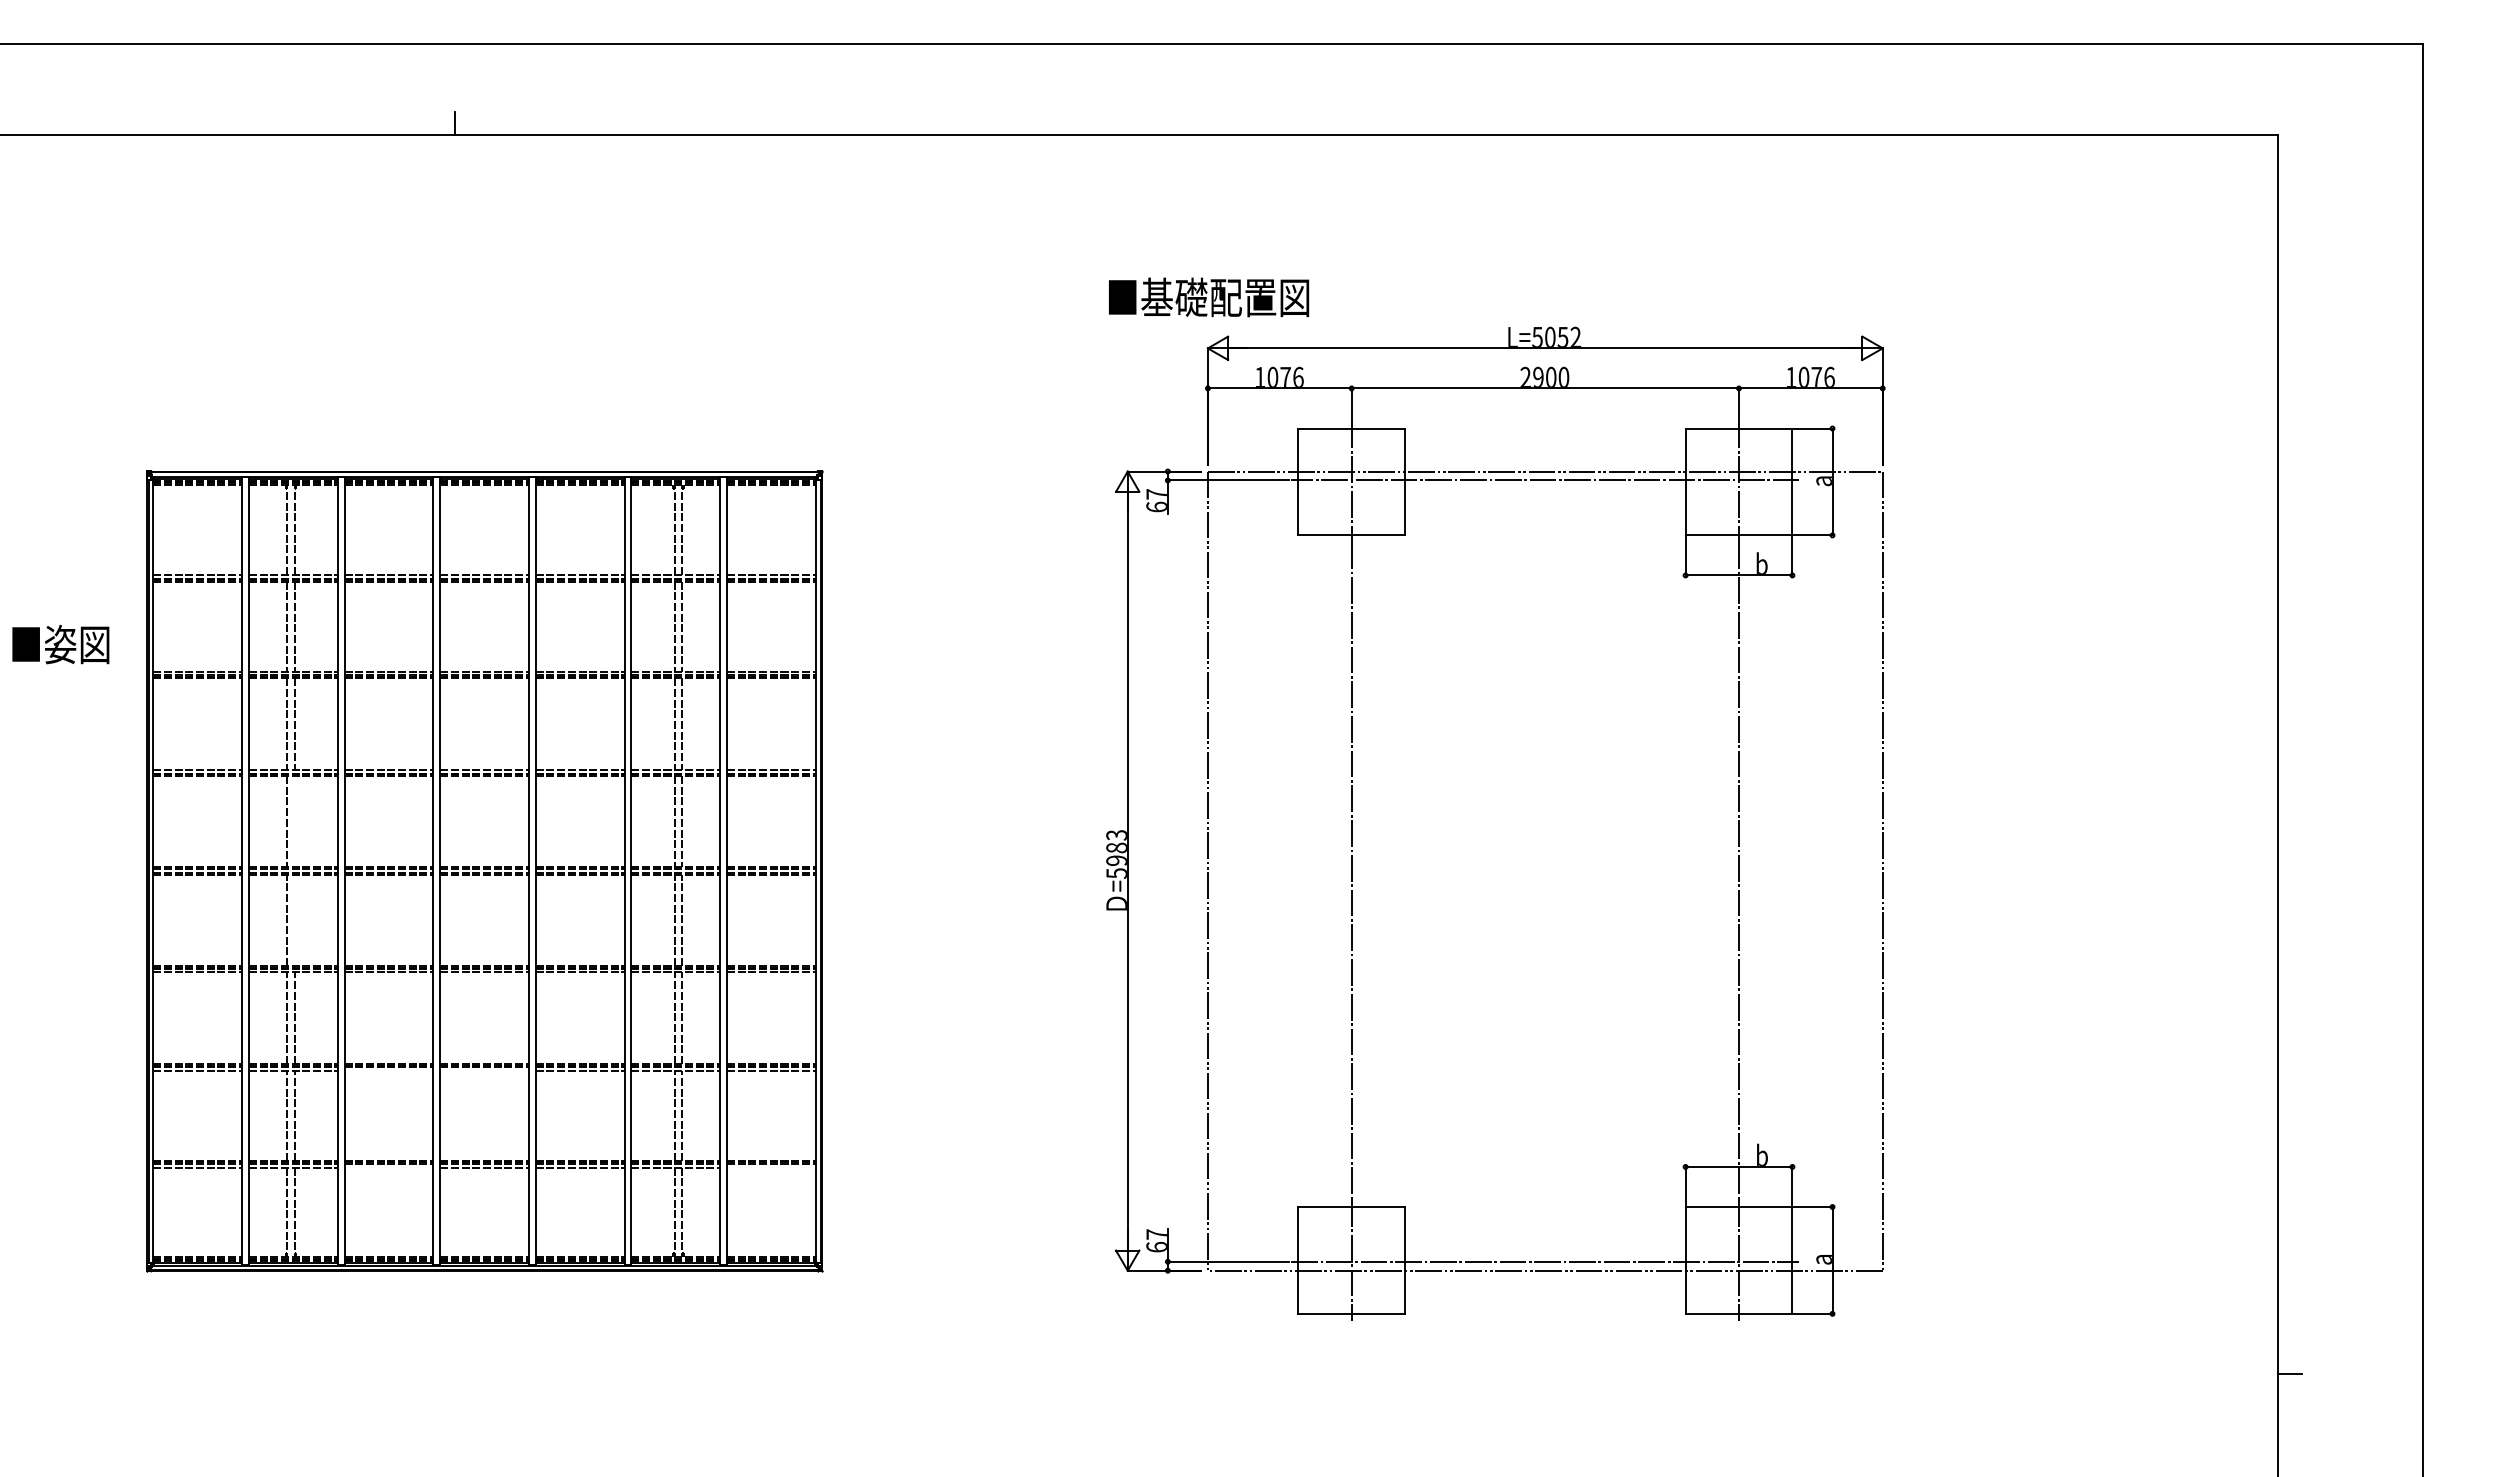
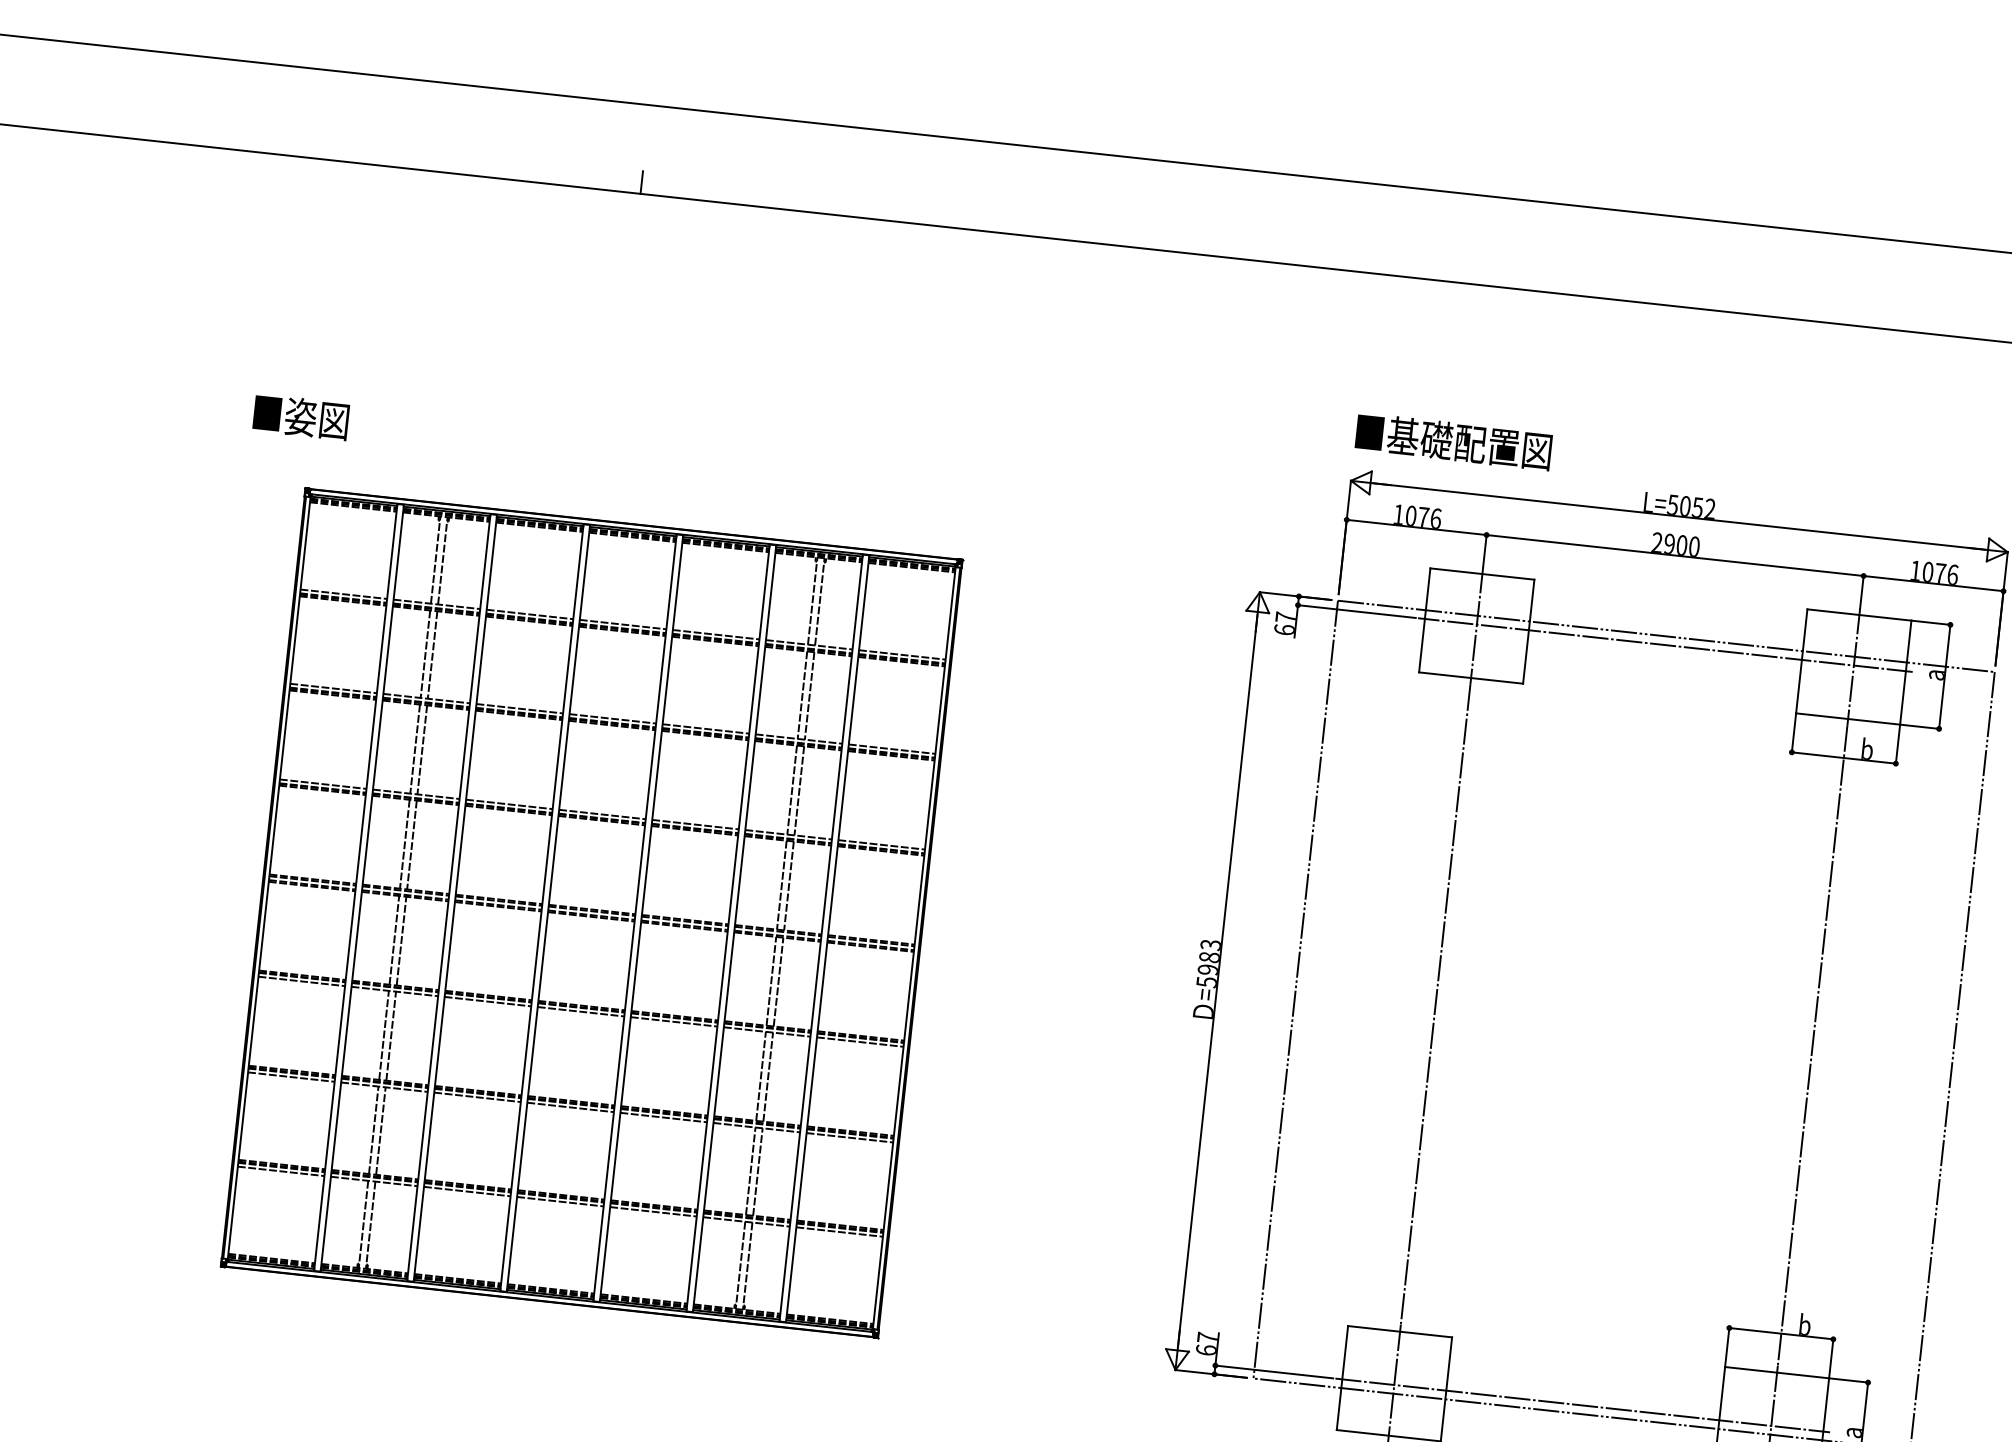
text: (1209, 297) -> (1454, 441), moved
text: (60, 644) -> (300, 417), moved
line: (294, 821) -> (411, 844), added
line: (294, 920) -> (401, 941), added
line: (388, 1070) -> (477, 1097), added
line: (484, 1070) -> (570, 1107), added
line: (388, 1167) -> (466, 1191), added
line: (771, 1167) -> (839, 1231), added

